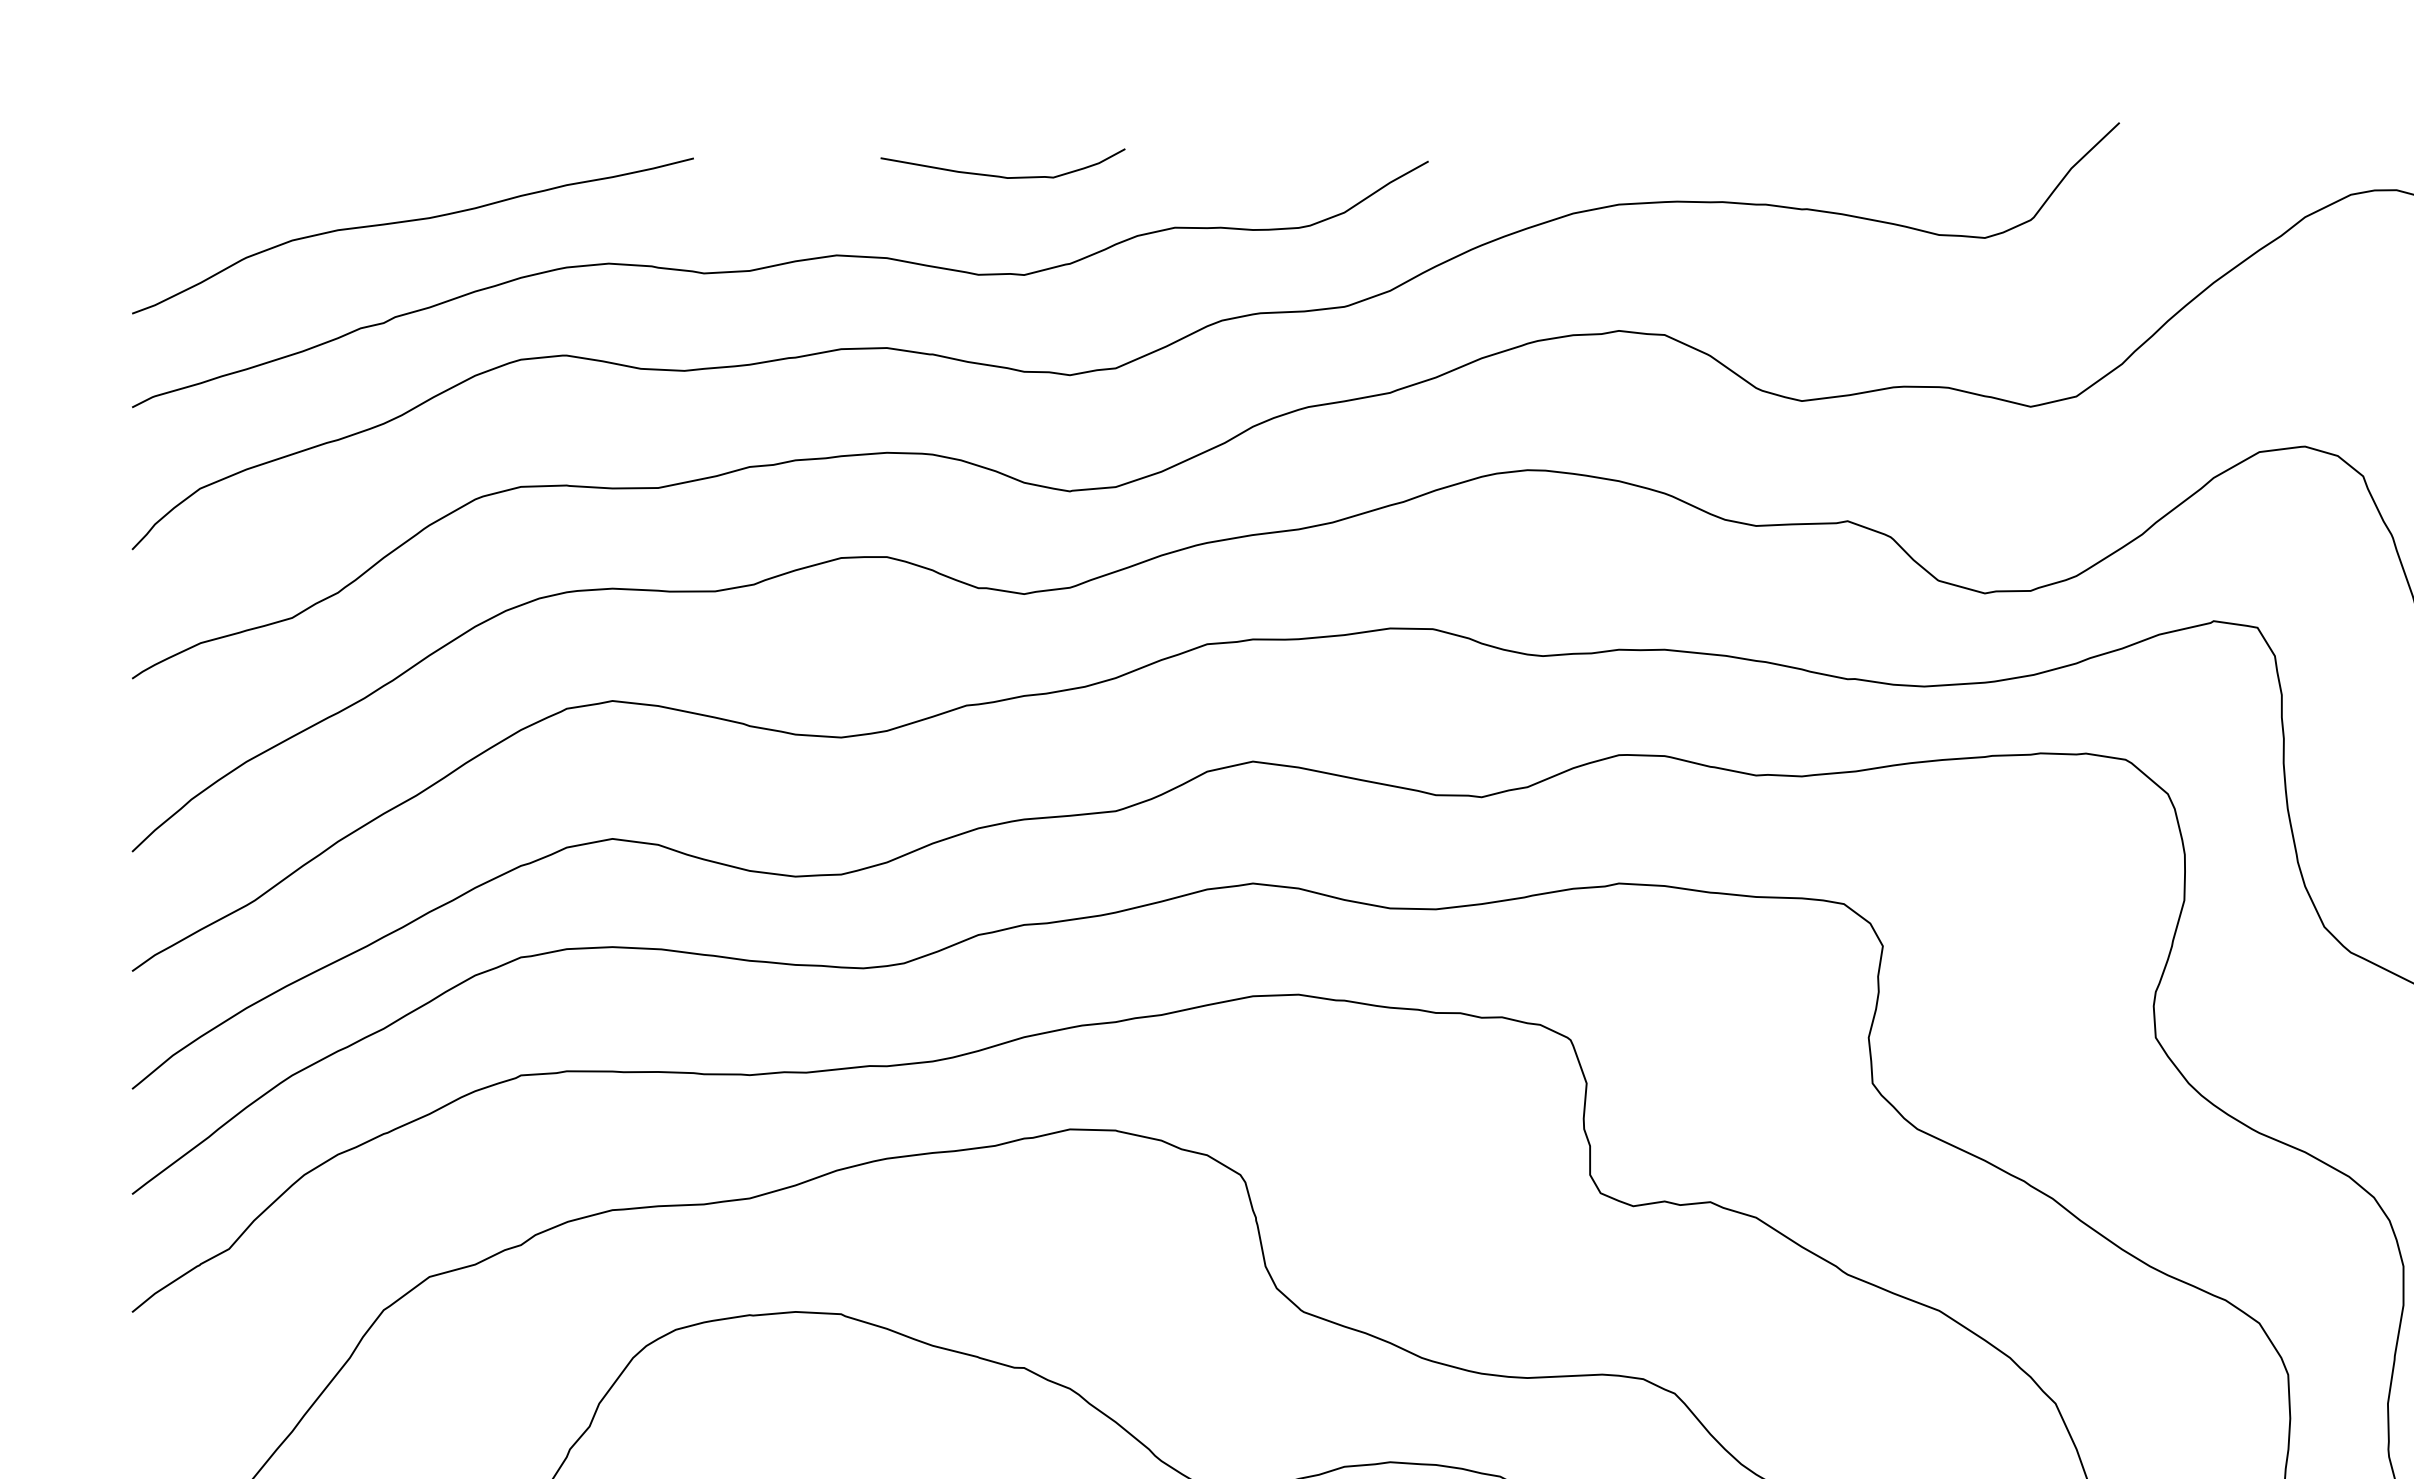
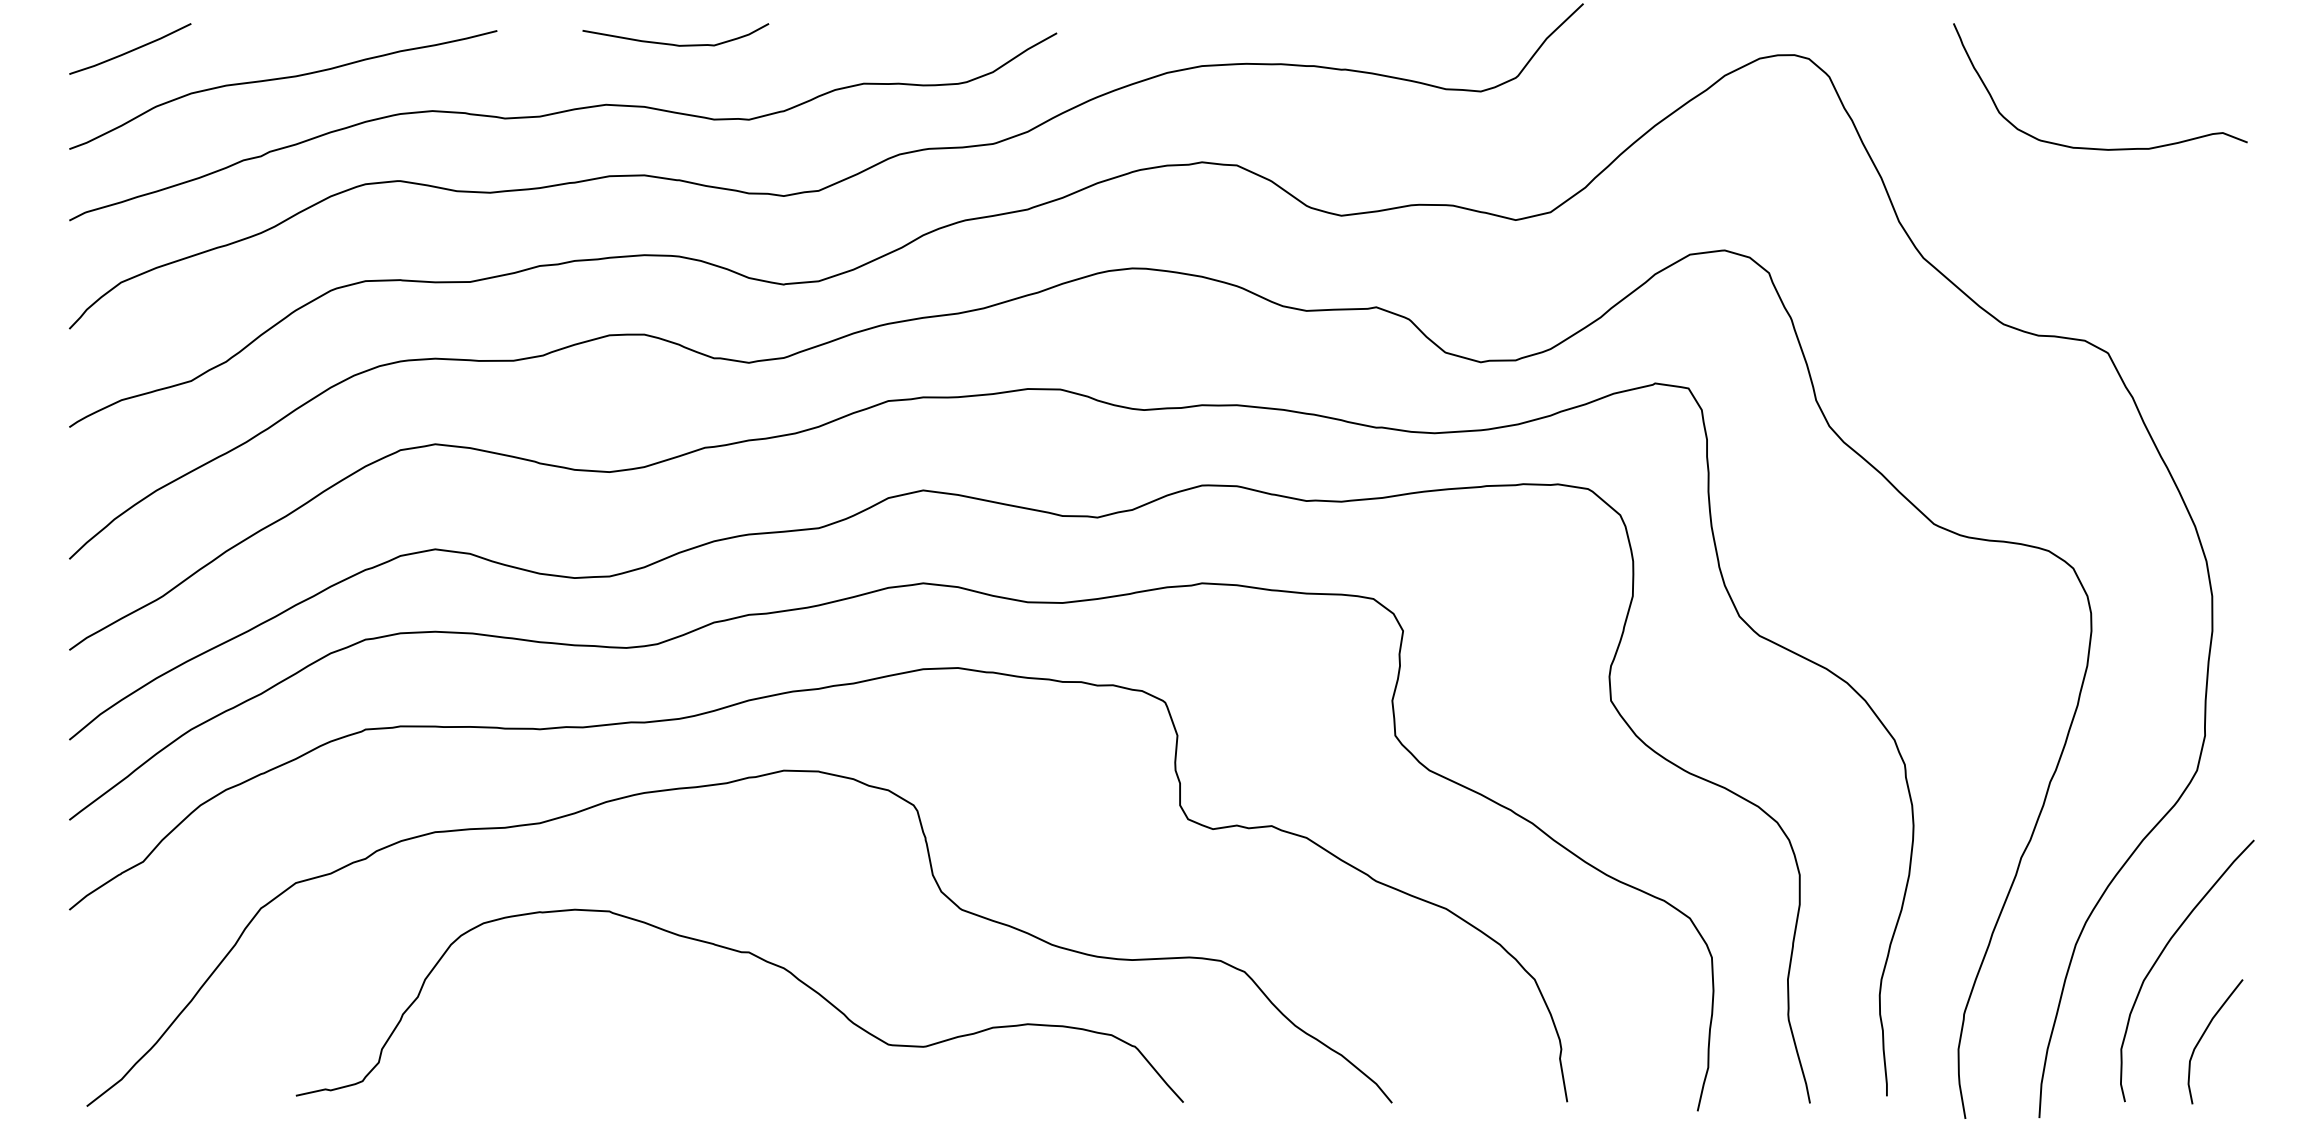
curve: (998, 174) -> (672, 43), moved
curve: (213, 182) -> (131, 49), added

